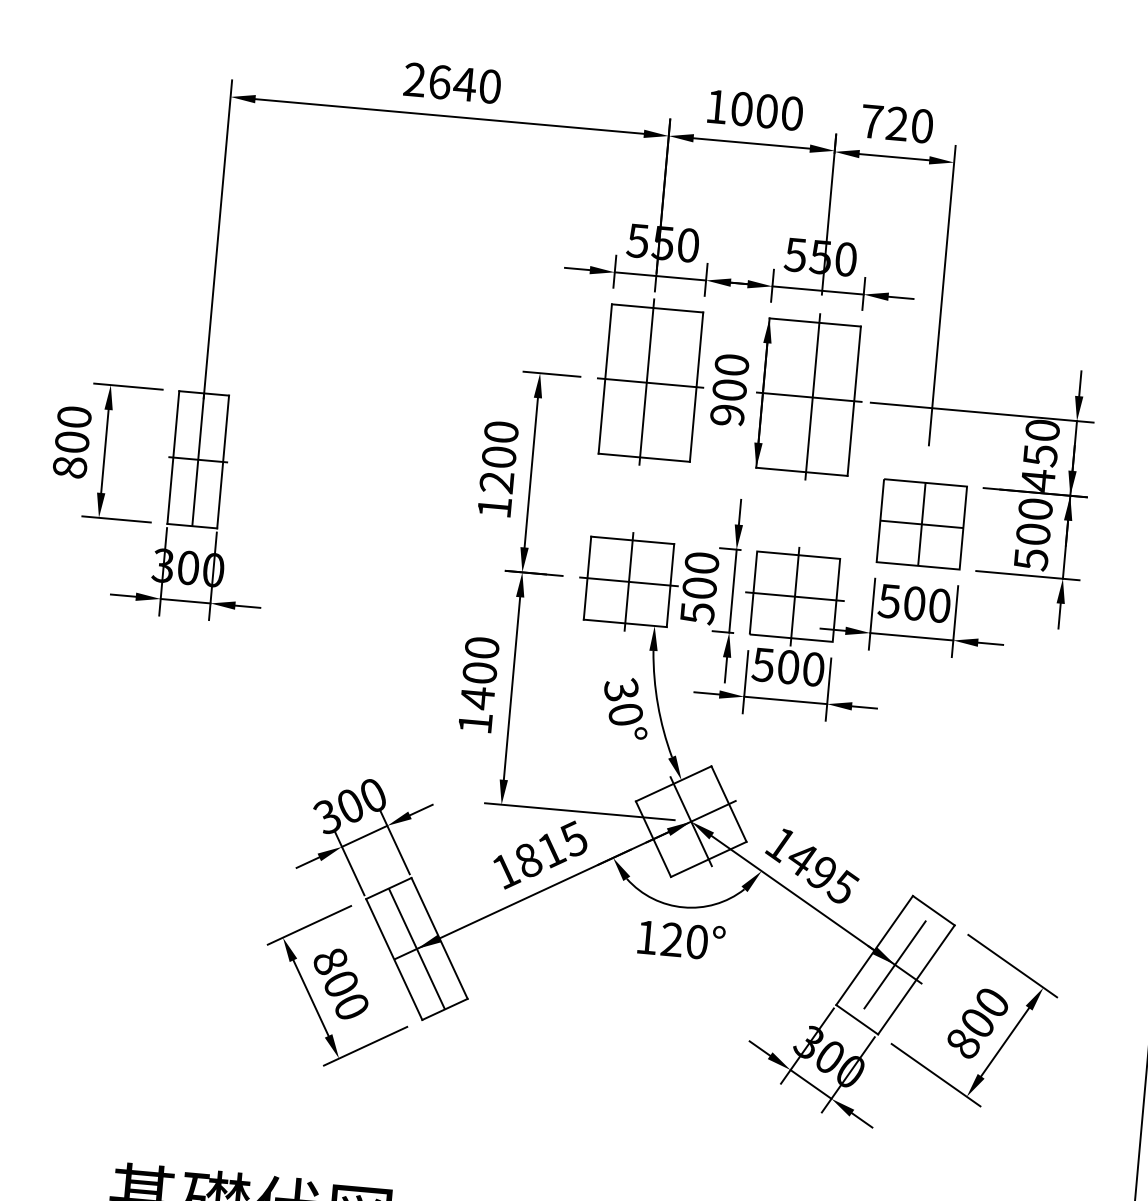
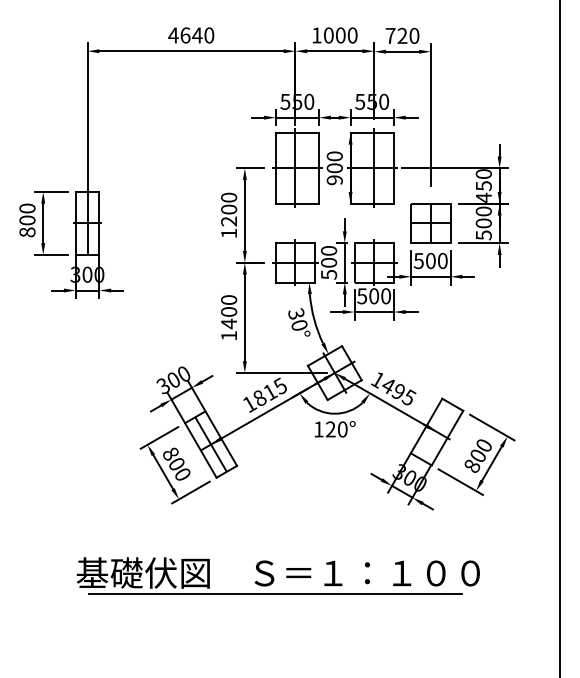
text: (414, 79) -> (173, 35), 2640 -> 4640
line: (894, 963) -> (436, 431), removed

